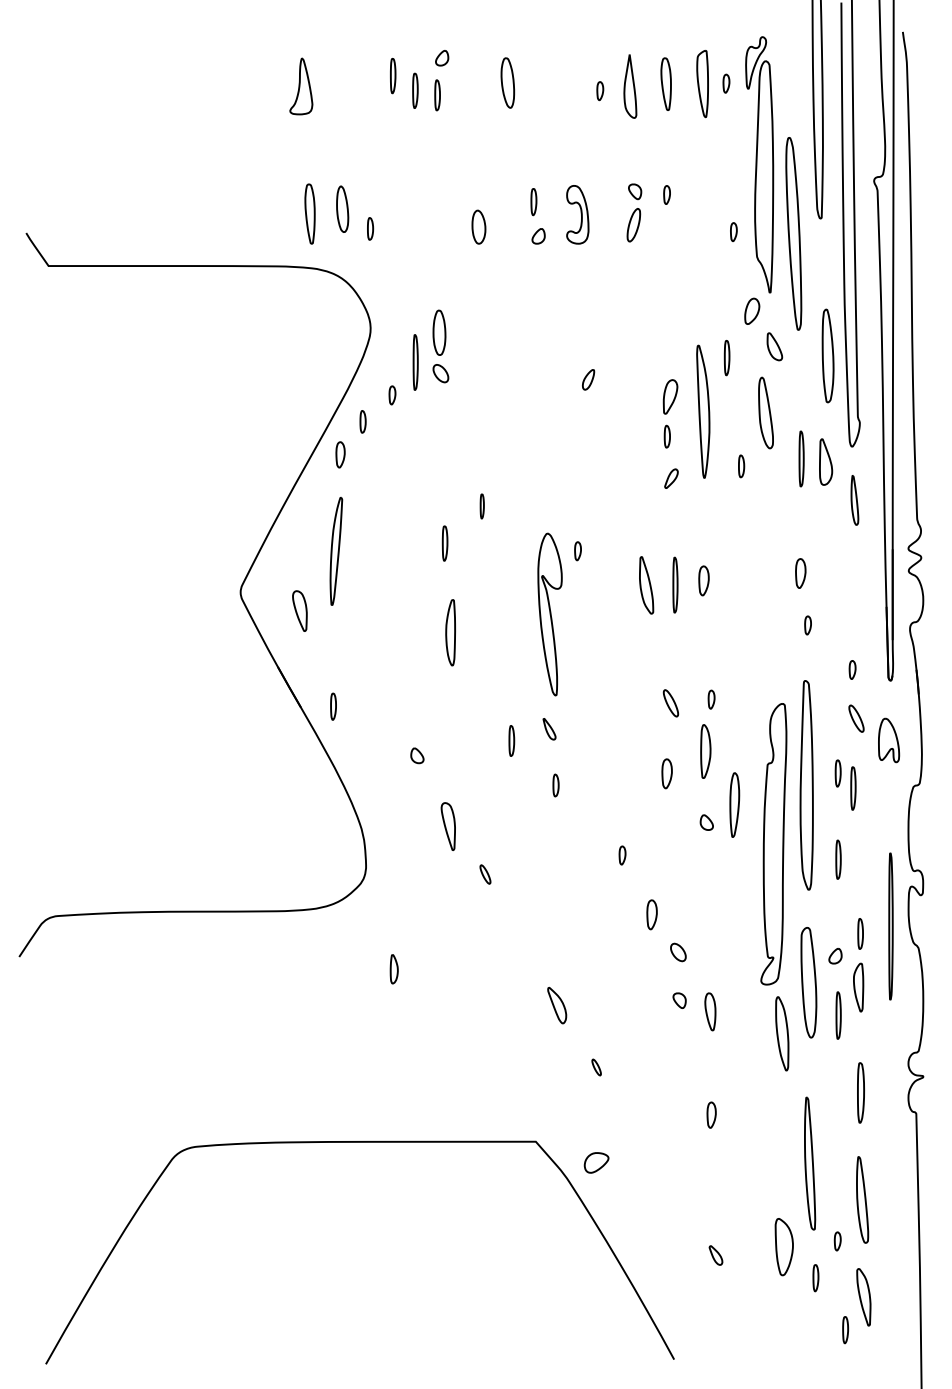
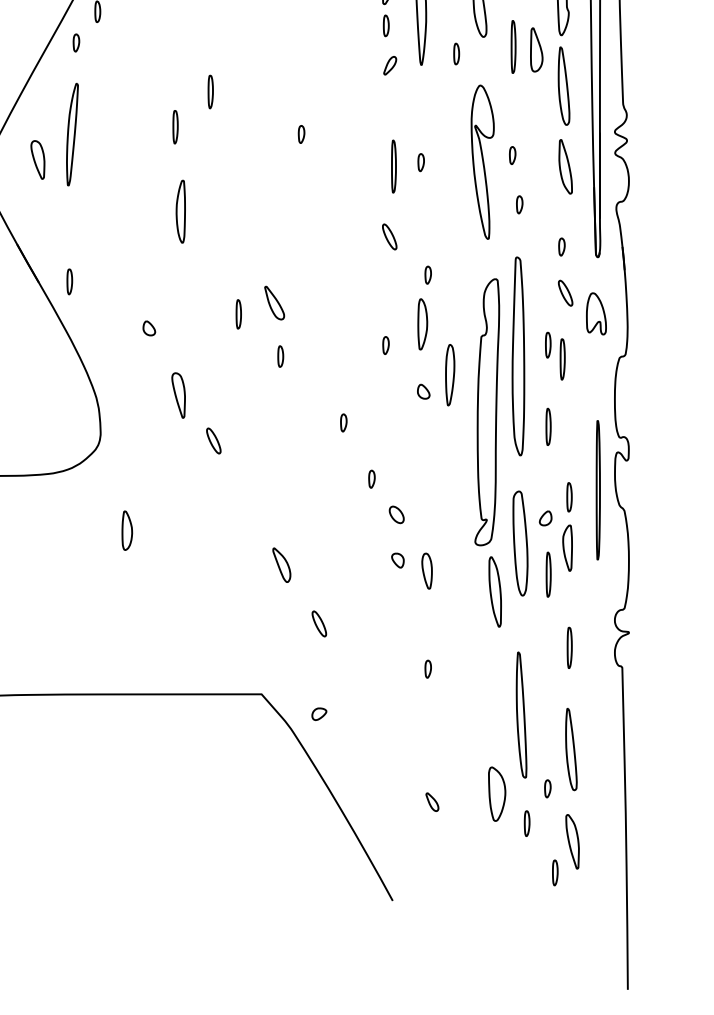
part: (340, 454) -> (76, 42), size x0.71
part: (854, 500) -> (563, 86), size x1.67
part: (482, 506) -> (211, 92), size x1.43
part: (800, 573) -> (512, 155), size x0.62
part: (704, 580) -> (421, 162), size x0.62
part: (646, 585) -> (565, 166), moved
part: (299, 610) -> (37, 159), moved
part: (549, 614) -> (482, 162), moved
part: (670, 703) -> (389, 237), moved
part: (549, 729) -> (274, 303), size x1.67
part: (666, 773) -> (385, 345), size x0.62
part: (485, 874) -> (213, 440), size x1.43
part: (652, 914) -> (372, 478), size x0.62
part: (394, 969) -> (127, 531), size x1.43
part: (596, 1067) -> (319, 623), size x1.67
part: (860, 1092) -> (569, 647), size x0.71
part: (711, 1115) -> (428, 669), size x0.71
part: (596, 1162) -> (319, 714), size x0.62

